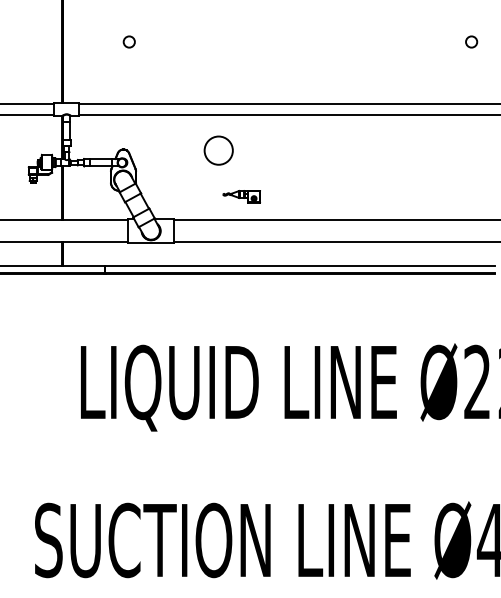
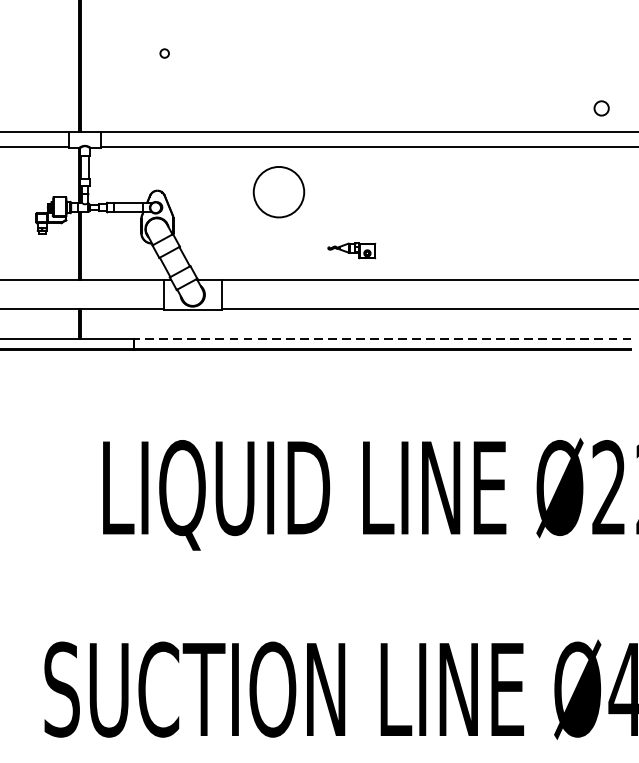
circle: (128, 41) -> (163, 52), size x0.6
circle: (471, 41) -> (601, 107), moved
circle: (218, 150) -> (278, 191), size x1.4
part: (241, 196) -> (351, 250), moved
line: (300, 265) -> (383, 338), solid -> dashed

